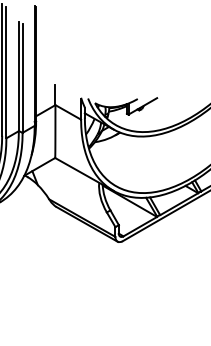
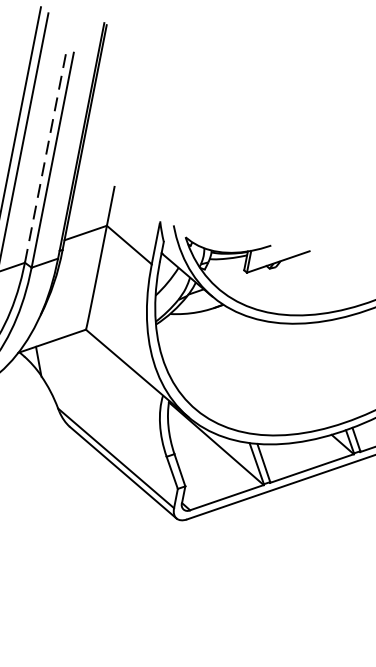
line: (18, 76) -> (45, 155), solid -> dashed

